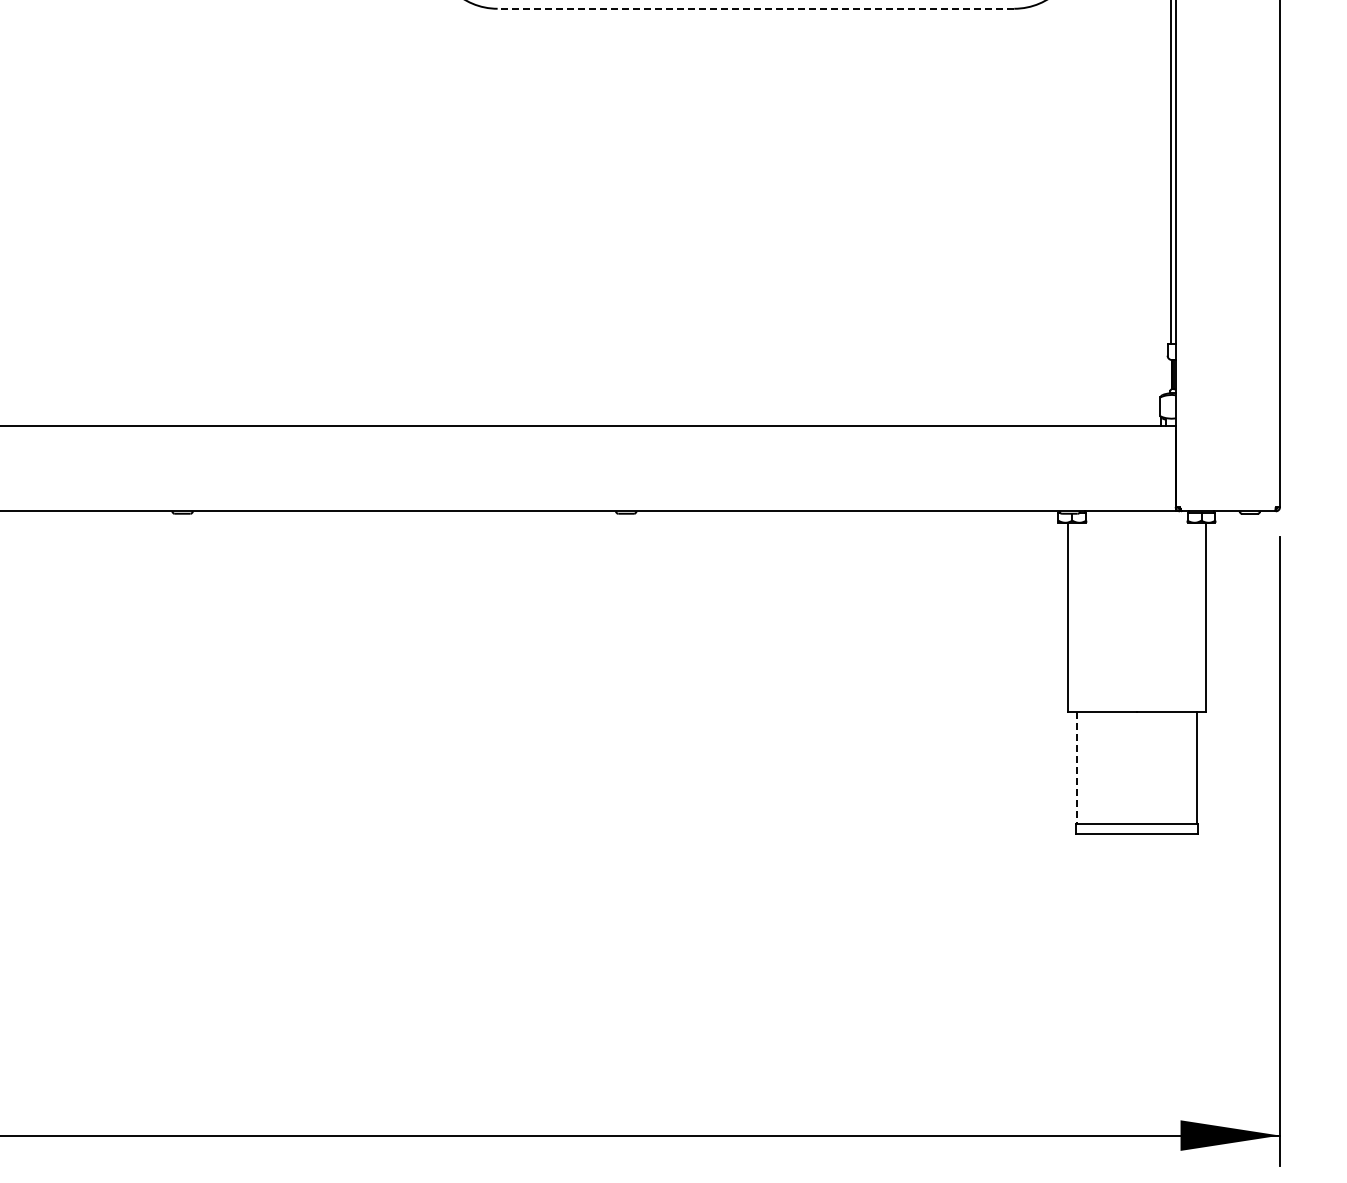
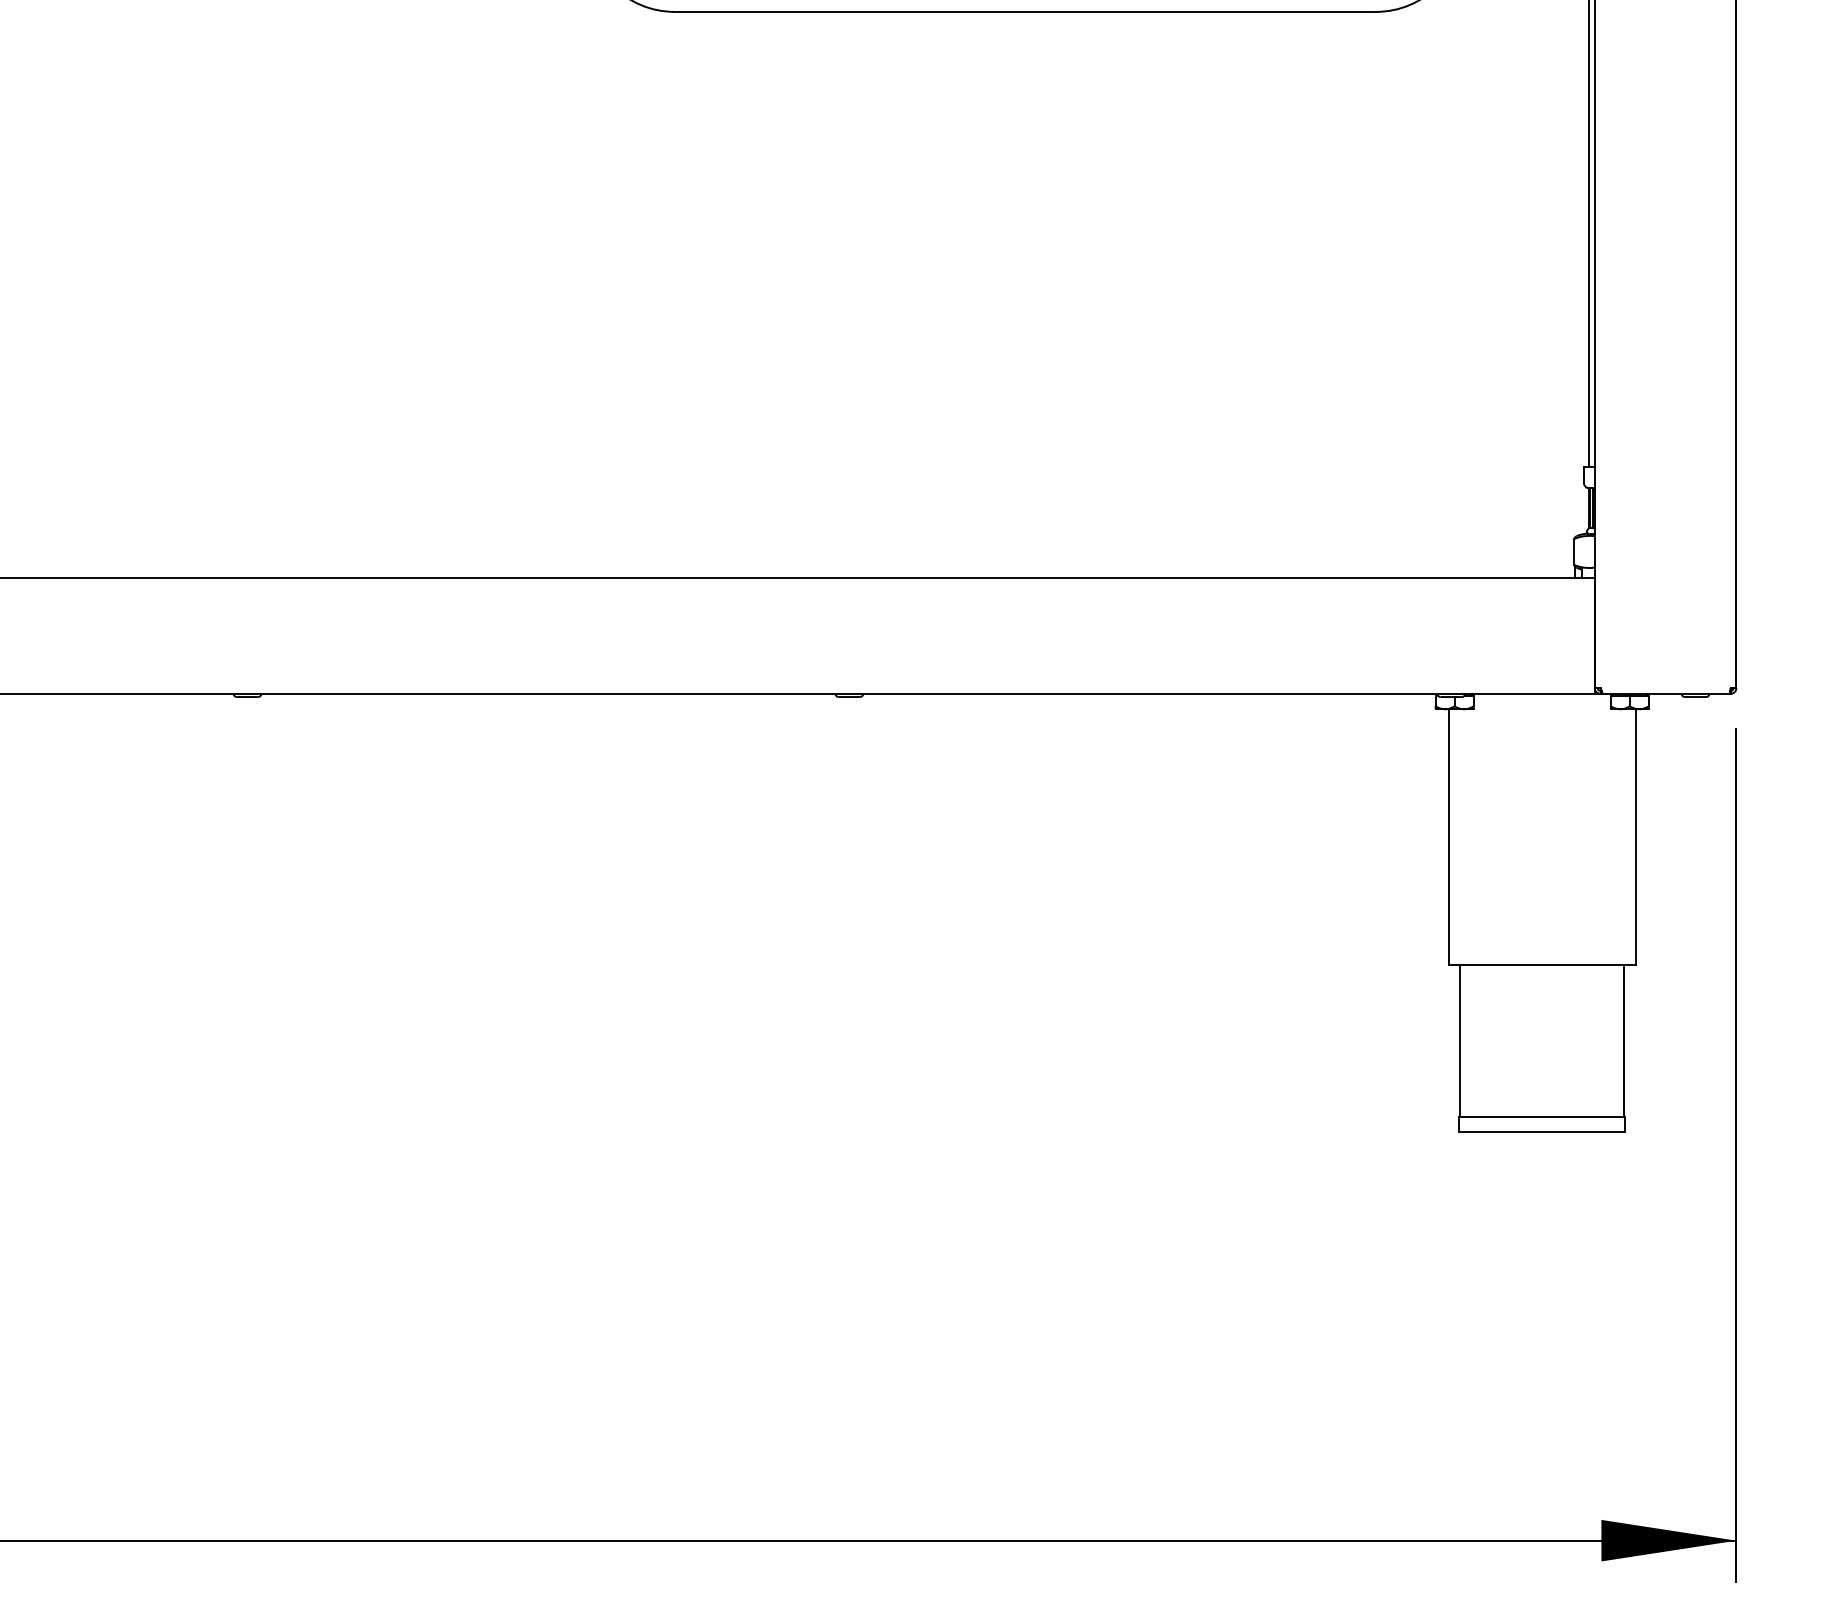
line: (755, 8) -> (1024, 11), dashed -> solid
line: (1076, 767) -> (1460, 1041), dashed -> solid

